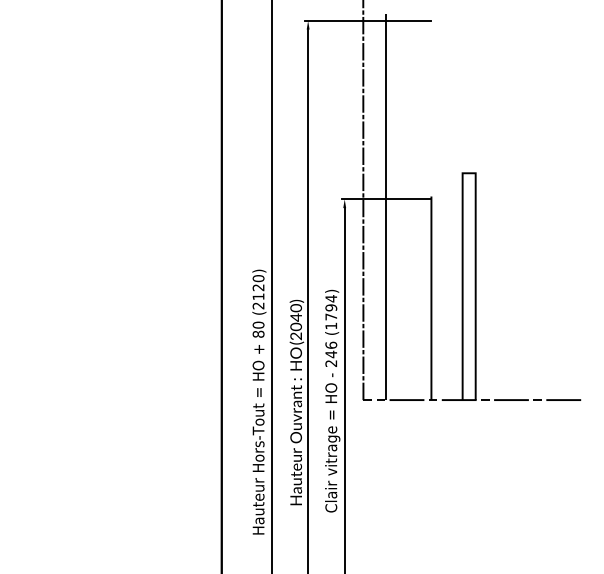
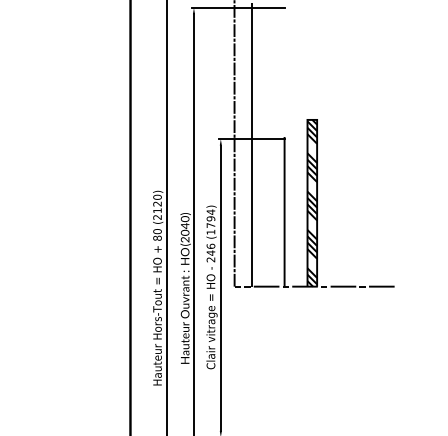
hatch: (469, 285) -> (312, 202), added

